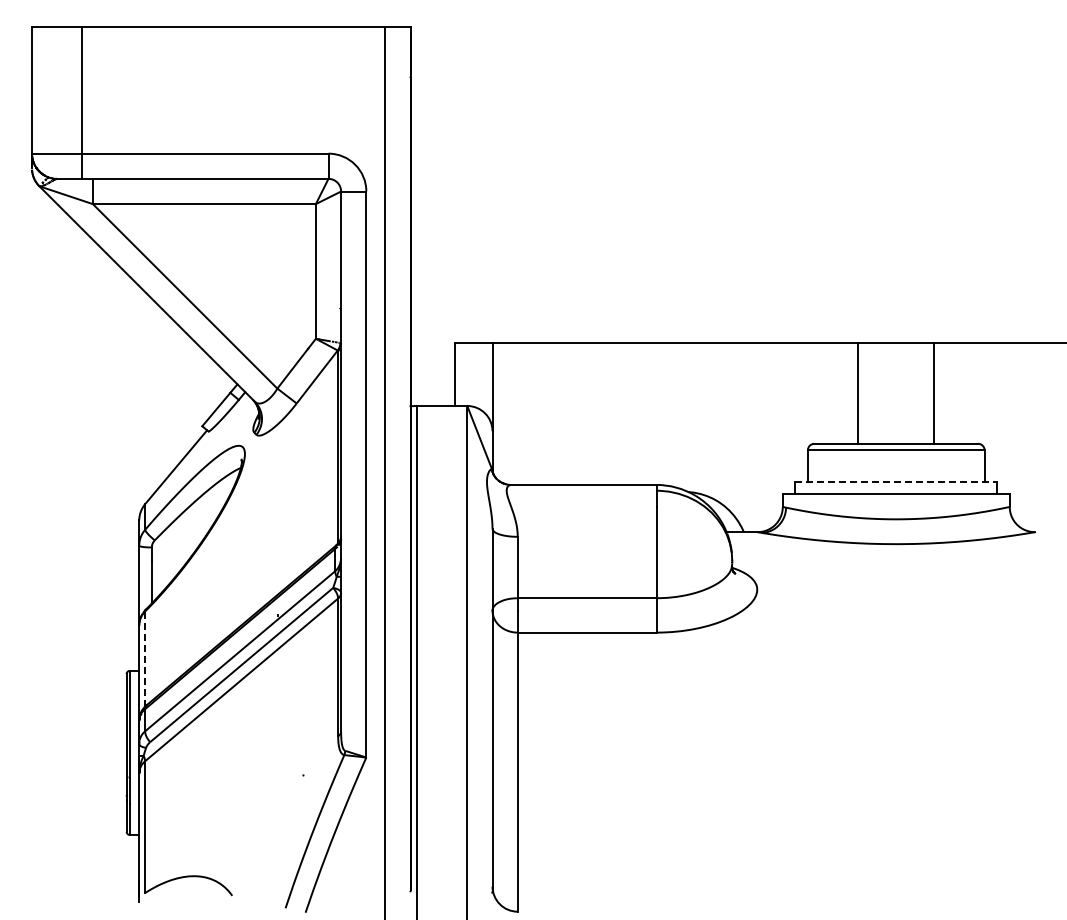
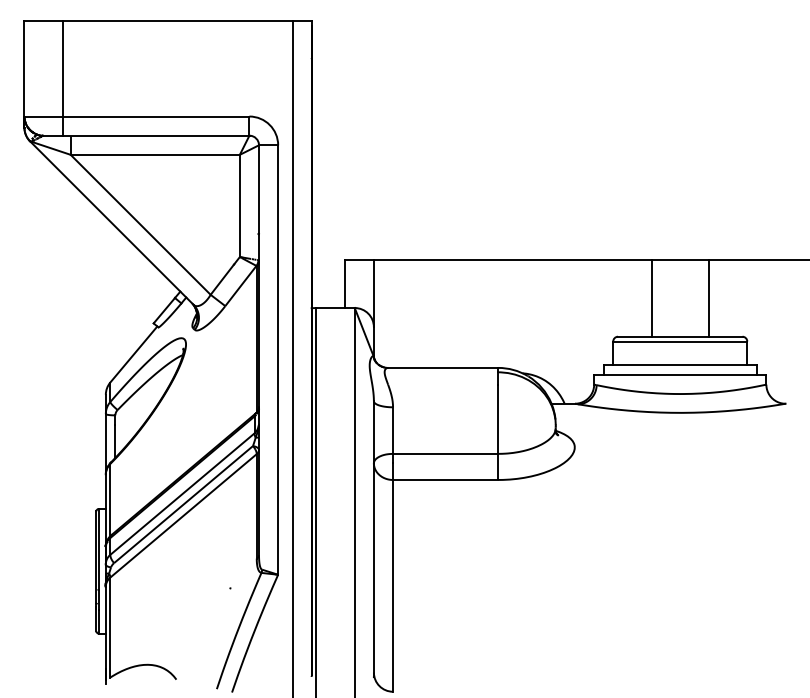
line: (896, 481) -> (680, 365), dashed -> solid
line: (145, 659) -> (110, 500), dashed -> solid

